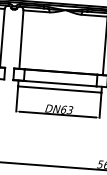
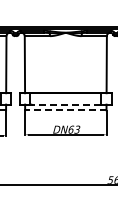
line: (60, 83) -> (66, 104), solid -> dashed
line: (59, 89) -> (65, 110), solid -> dashed

